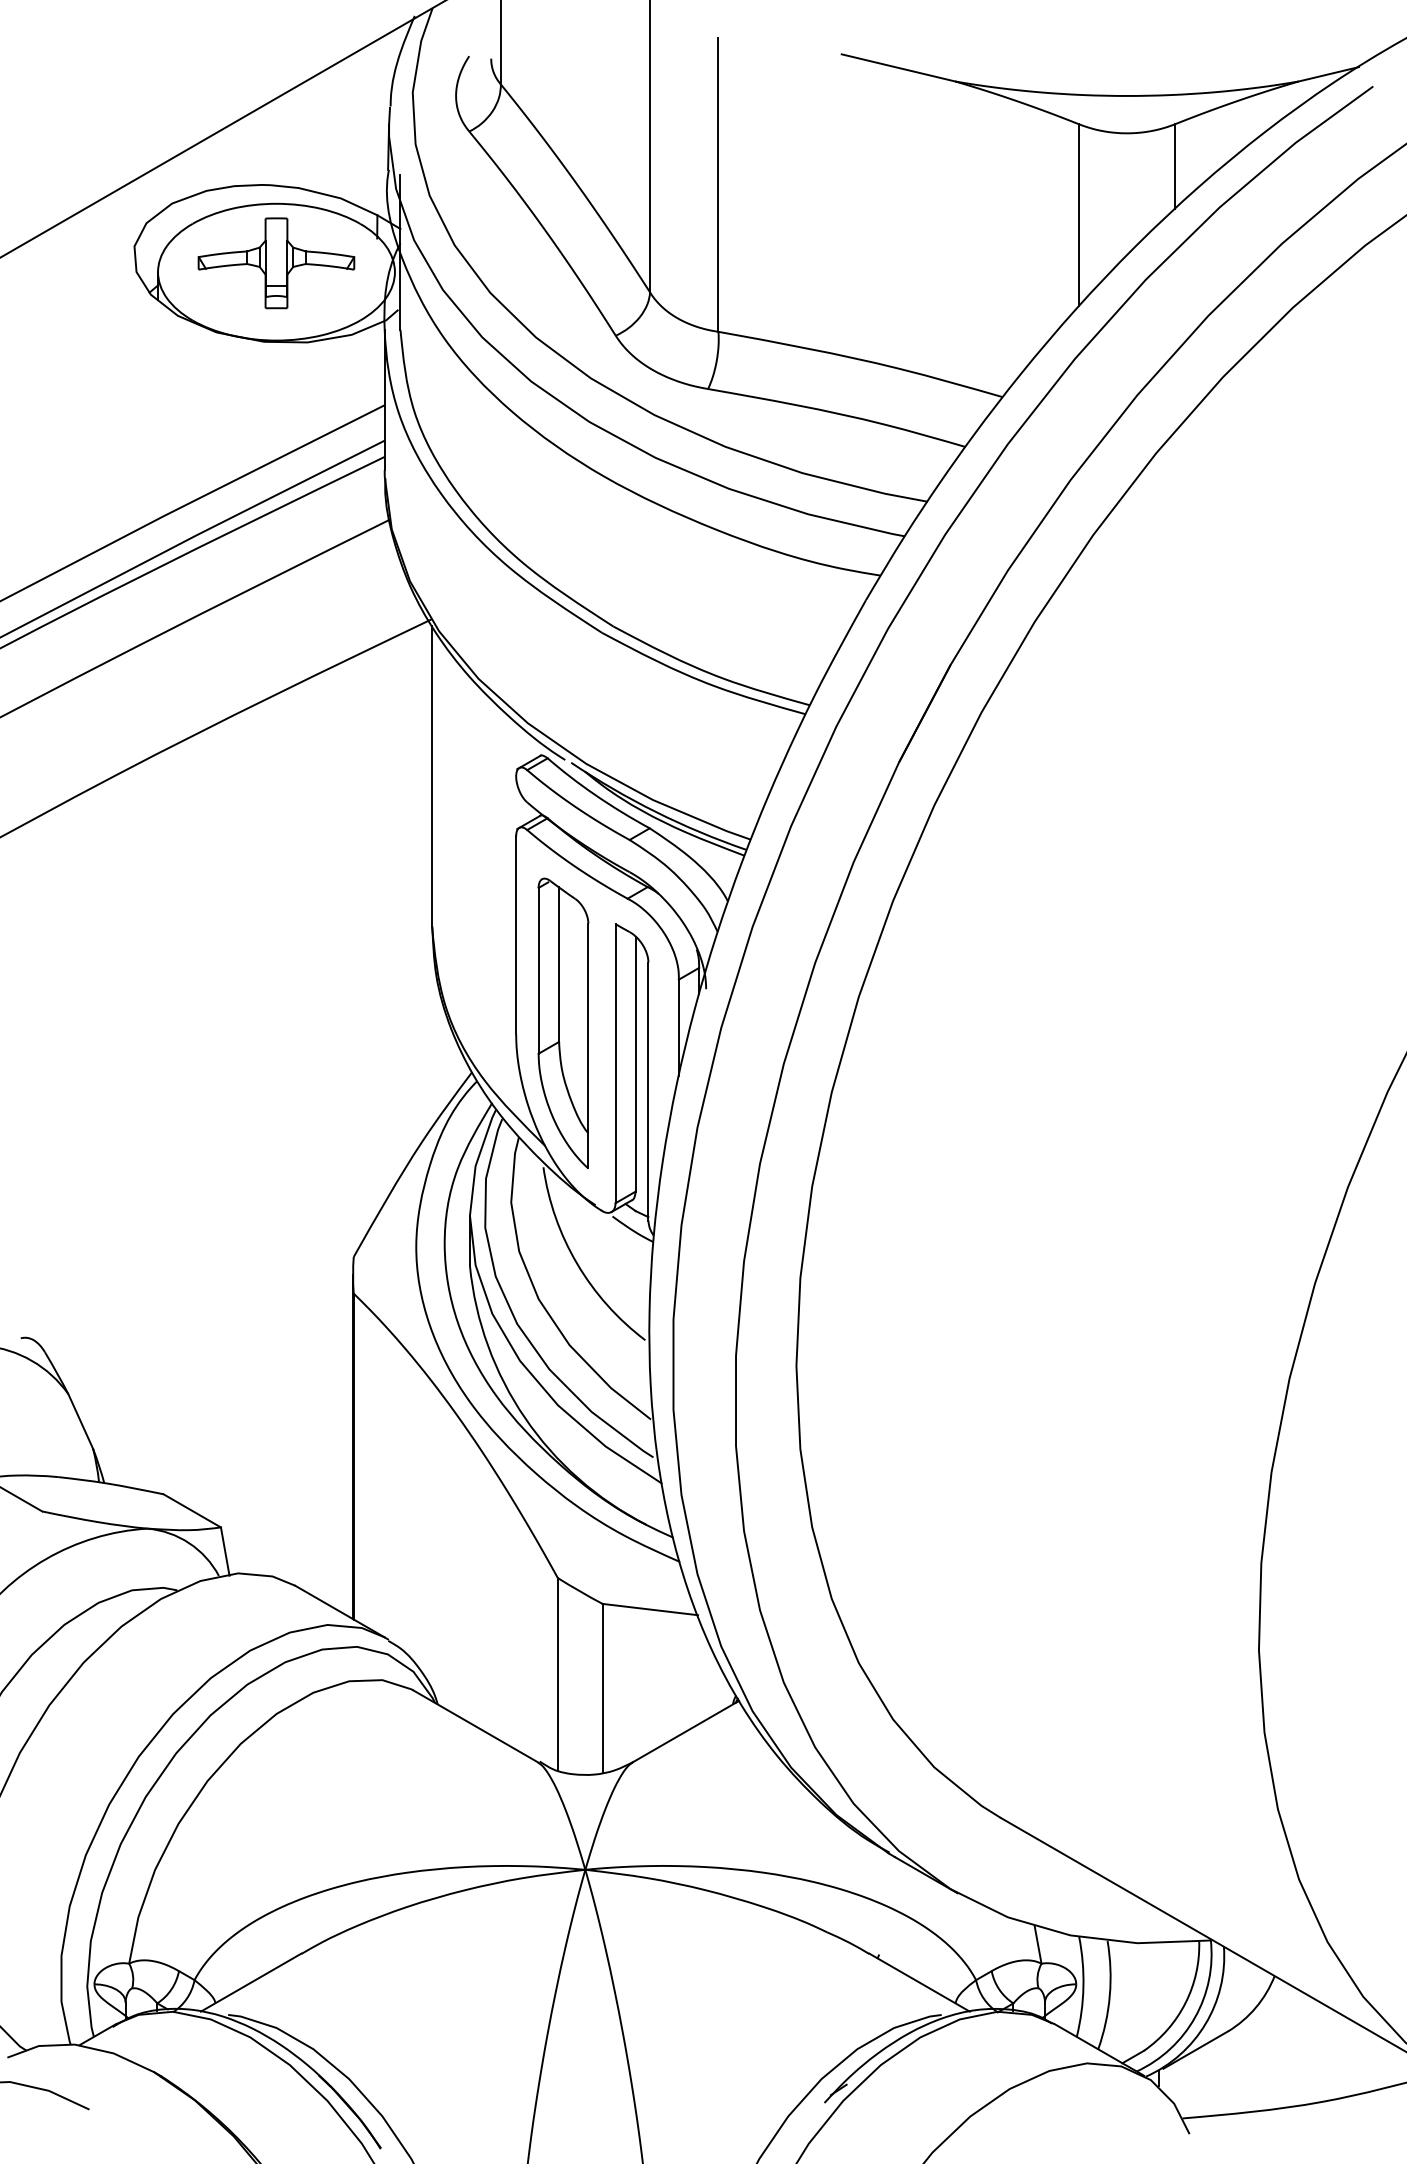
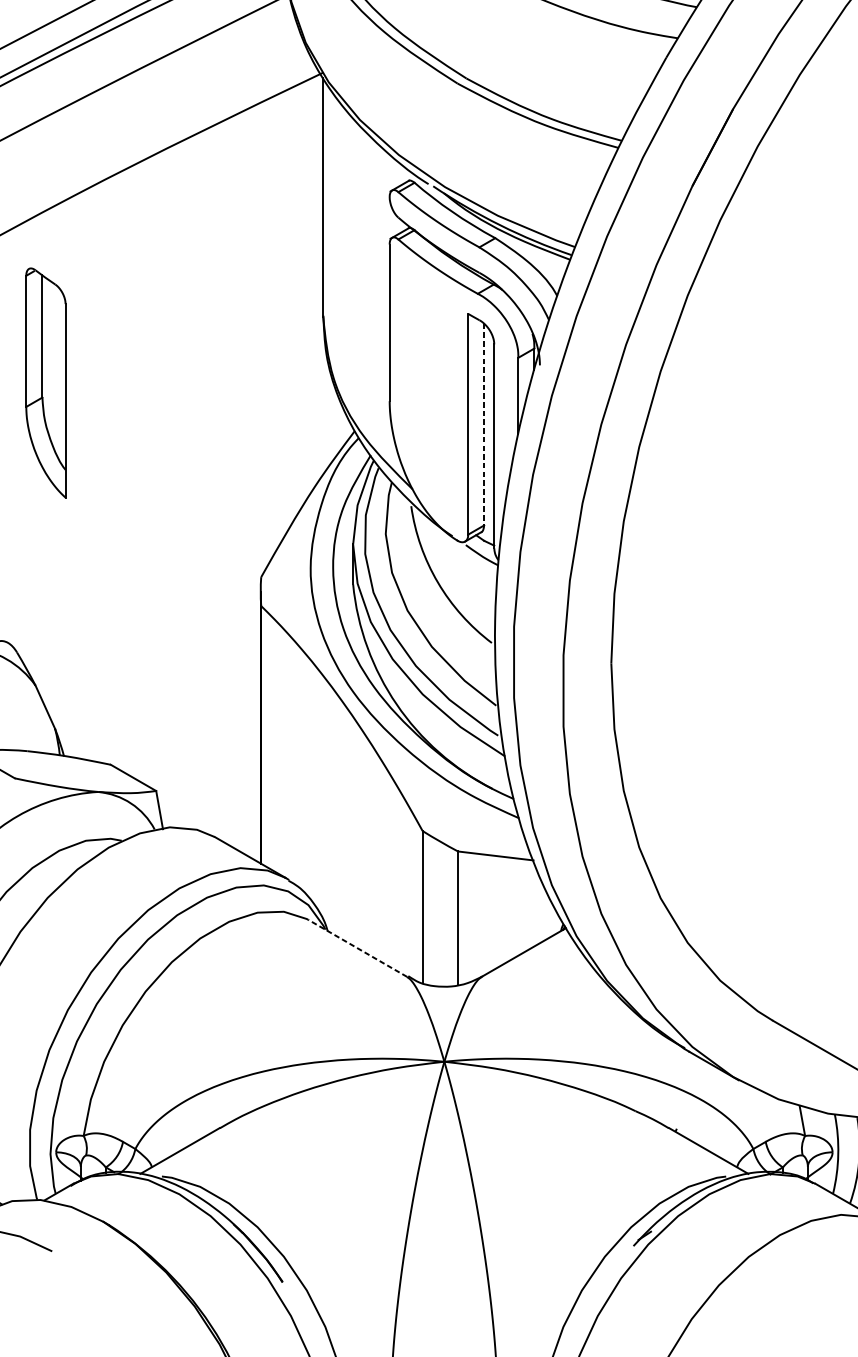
part: (563, 1022) -> (45, 382), moved
line: (635, 1064) -> (484, 424), solid -> dashed
line: (475, 1726) -> (357, 948), solid -> dashed

